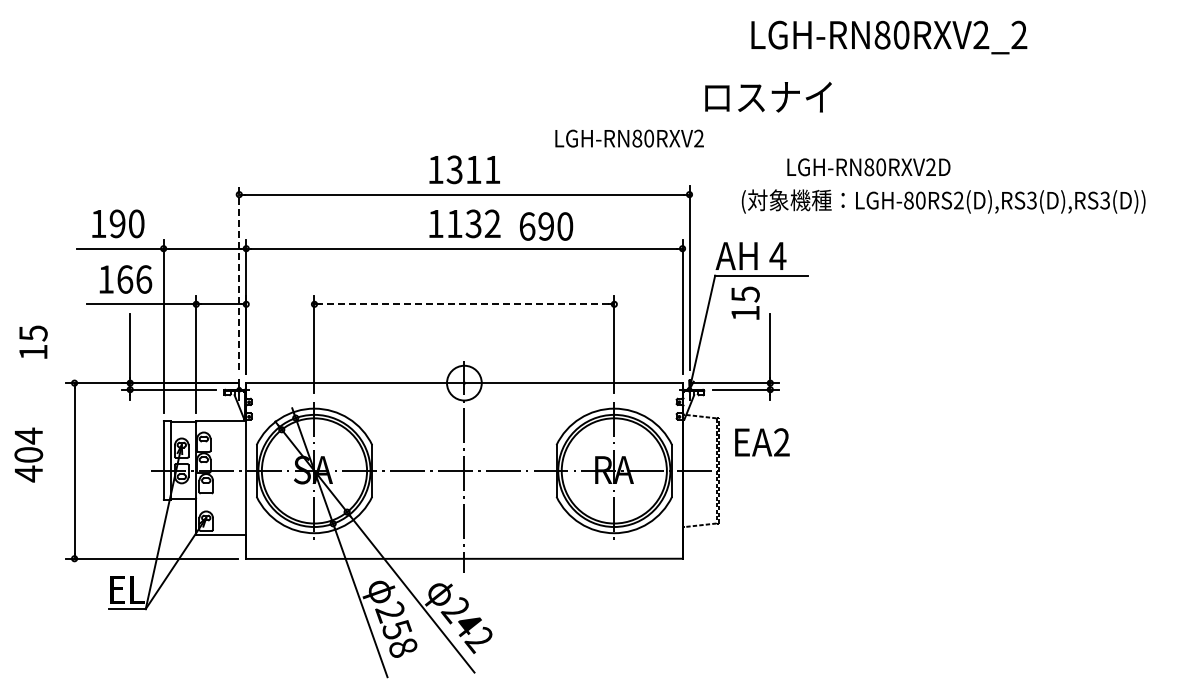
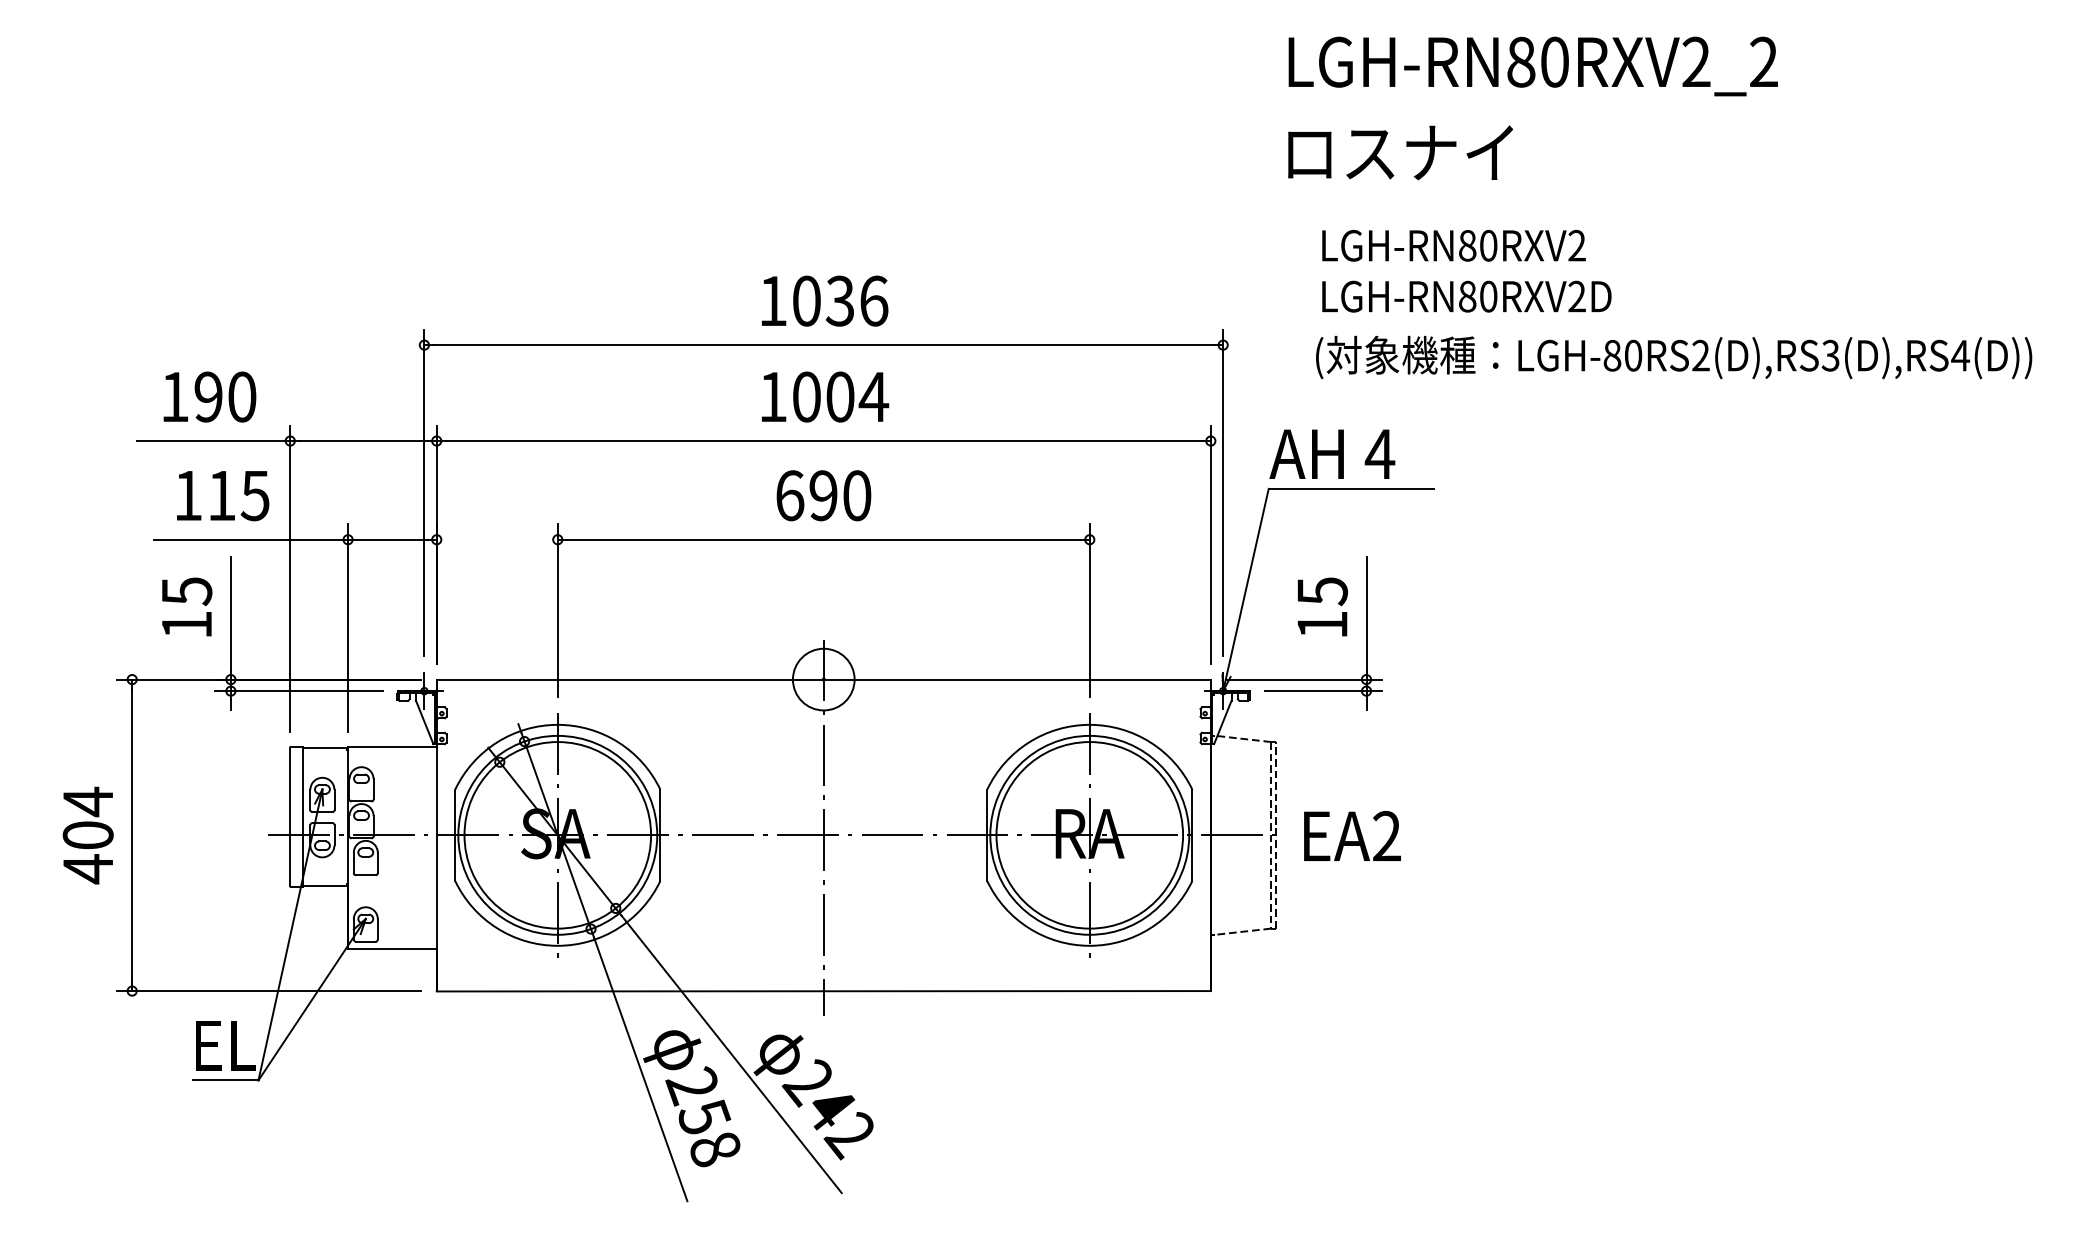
text: (889, 37) -> (1533, 66), moved
text: (768, 97) -> (1400, 153), moved
text: (629, 138) -> (1453, 245), moved
text: (868, 167) -> (1466, 297), moved
text: (473, 169) -> (839, 300), 1311 -> 1036
text: (1104, 200) -> (1959, 355), LGH-80RS2(D),RS3(D),RS3(D)) -> LGH-80RS2(D),RS3(D),RS4(D))
text: (474, 223) -> (841, 396), 1132 -> 1004
text: (546, 226) -> (823, 495), moved
line: (239, 277) -> (424, 492), dashed -> solid
text: (134, 279) -> (238, 495), 166 -> 115
text: (745, 302) -> (1322, 605), moved
line: (464, 304) -> (823, 540), dashed -> solid
text: (33, 341) -> (187, 605), moved
text: (762, 442) -> (1352, 836), moved
text: (28, 454) -> (87, 834), moved

